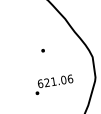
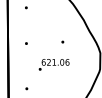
text: (53, 84) -> (53, 64), moved

